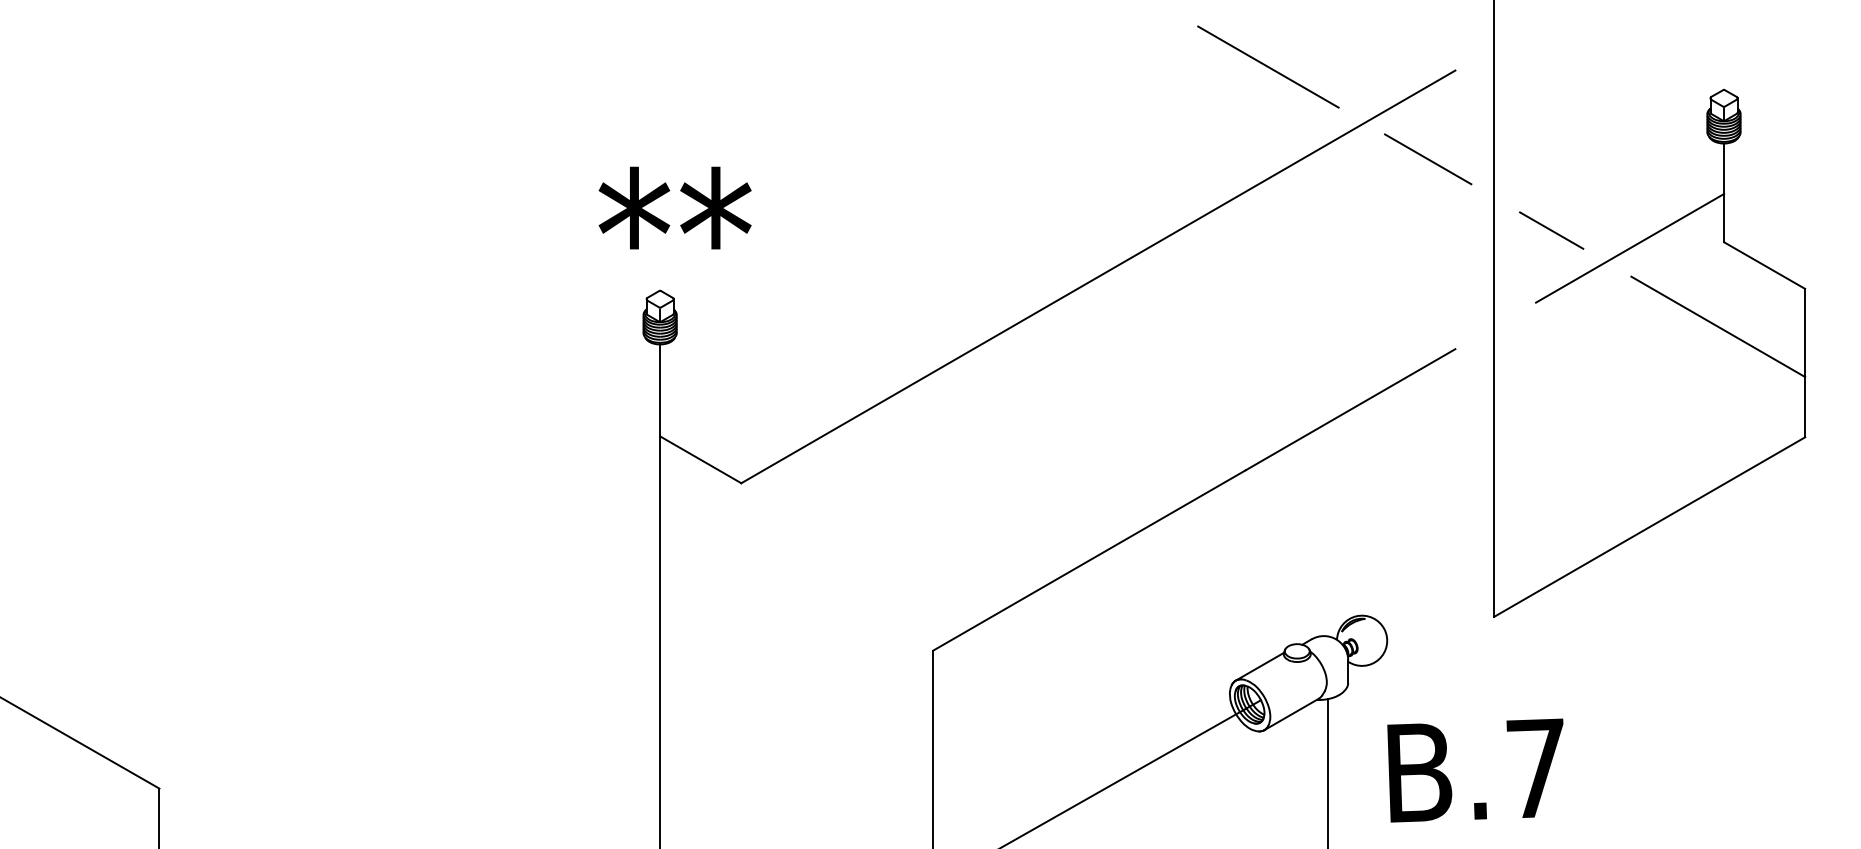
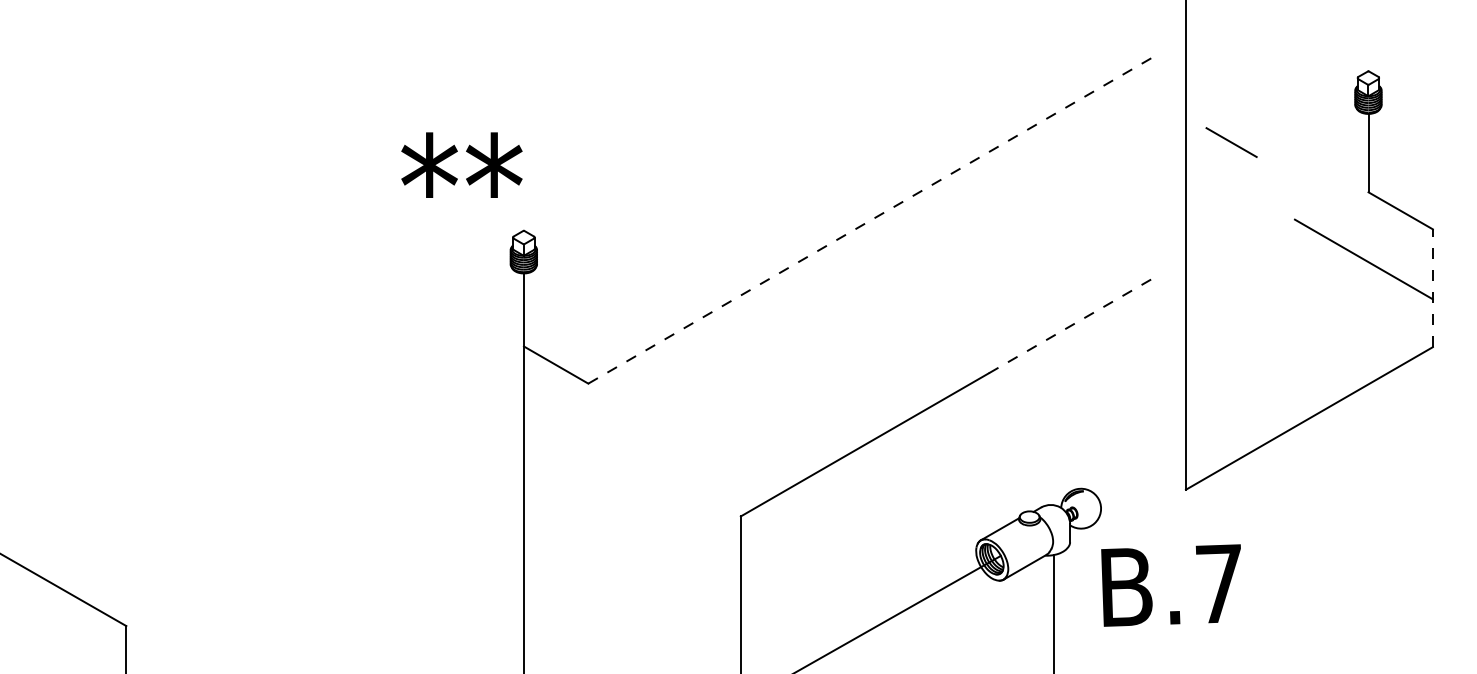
line: (1268, 66) -> (1006, 52), removed
line: (1428, 159) -> (1133, 126), removed
text: (674, 207) -> (461, 164), moved
line: (1551, 230) -> (1231, 142), moved
line: (1630, 247) -> (1294, 196), removed
line: (1098, 276) -> (871, 219), solid -> dashed
line: (1805, 362) -> (1433, 287), solid -> dashed
line: (1350, 409) -> (1071, 325), solid -> dashed
text: (1475, 770) -> (1171, 585), moved

